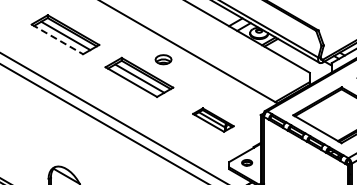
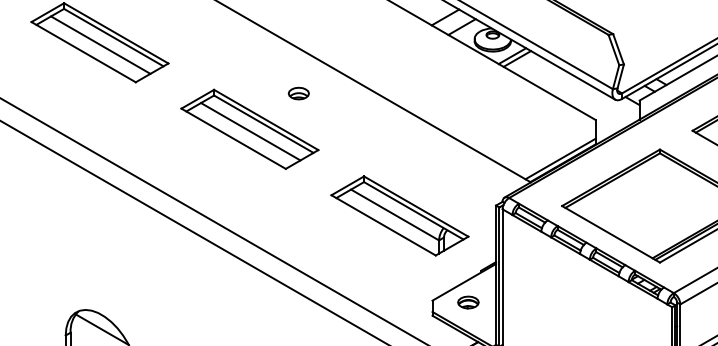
line: (57, 39) -> (83, 52), dashed -> solid
part: (163, 59) -> (298, 92), size x0.62
part: (213, 119) -> (400, 214), size x1.67

